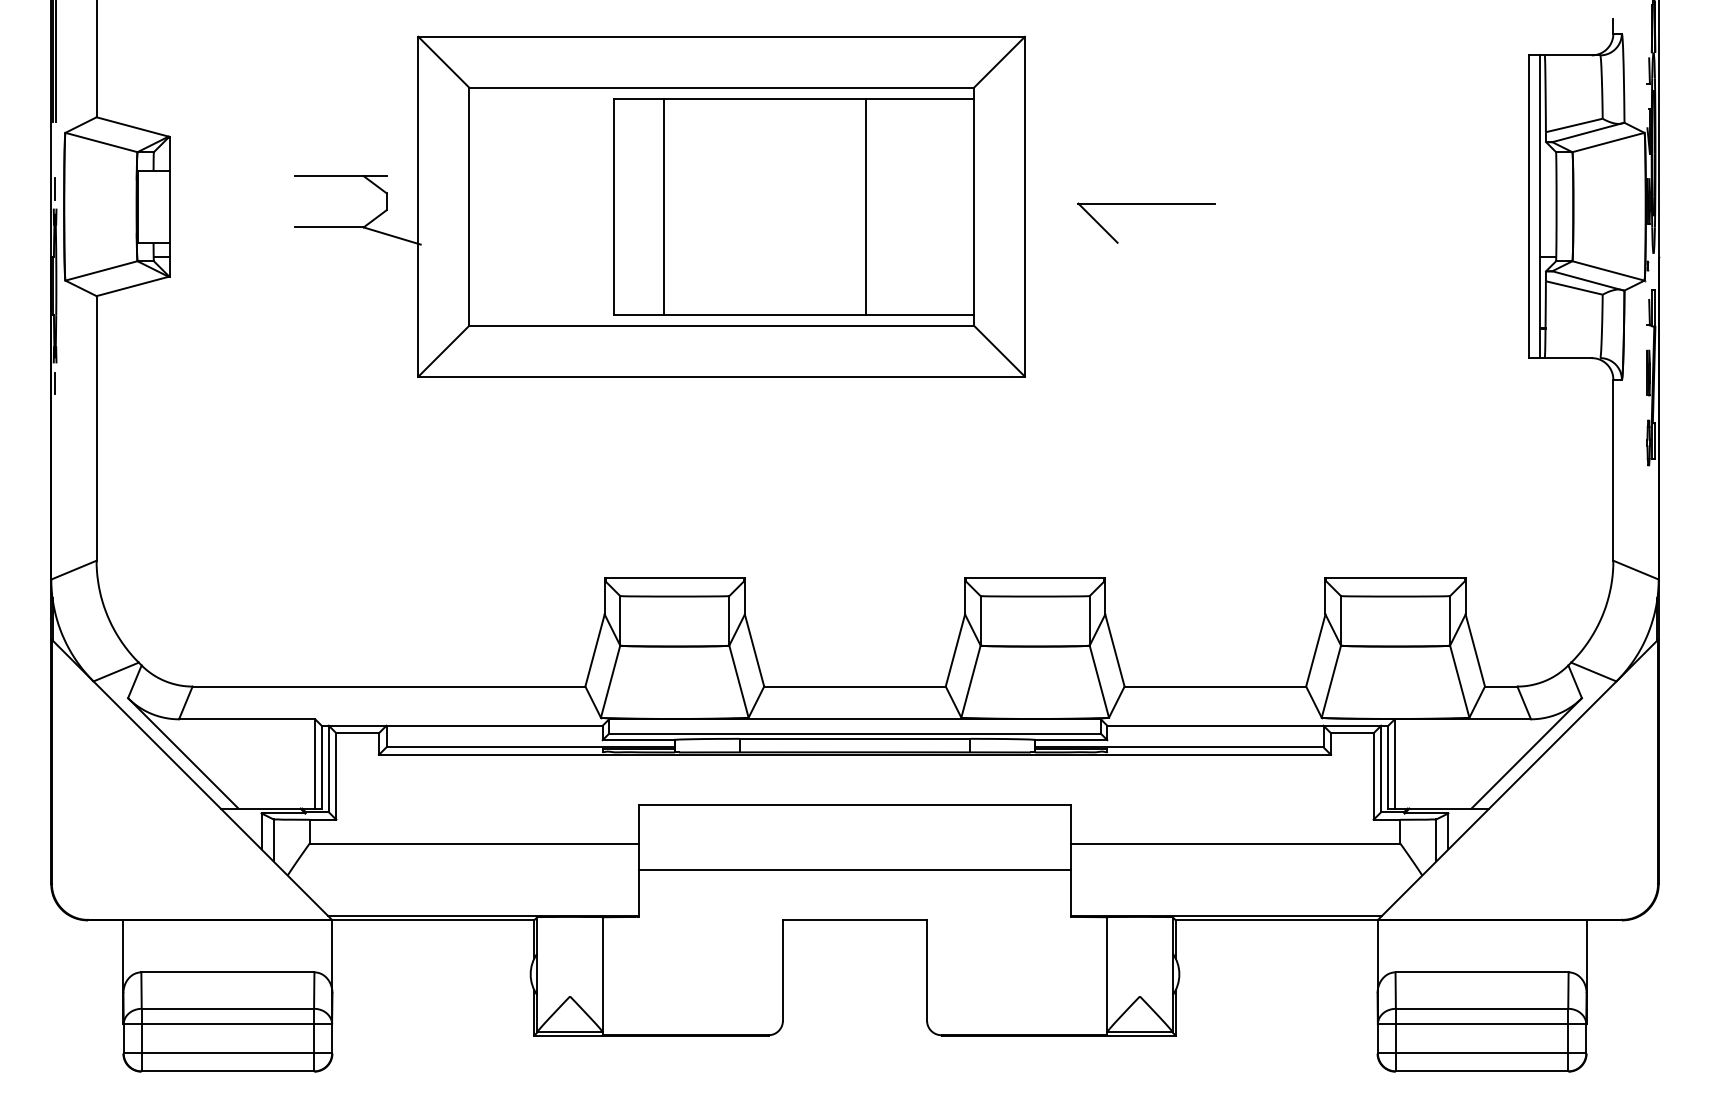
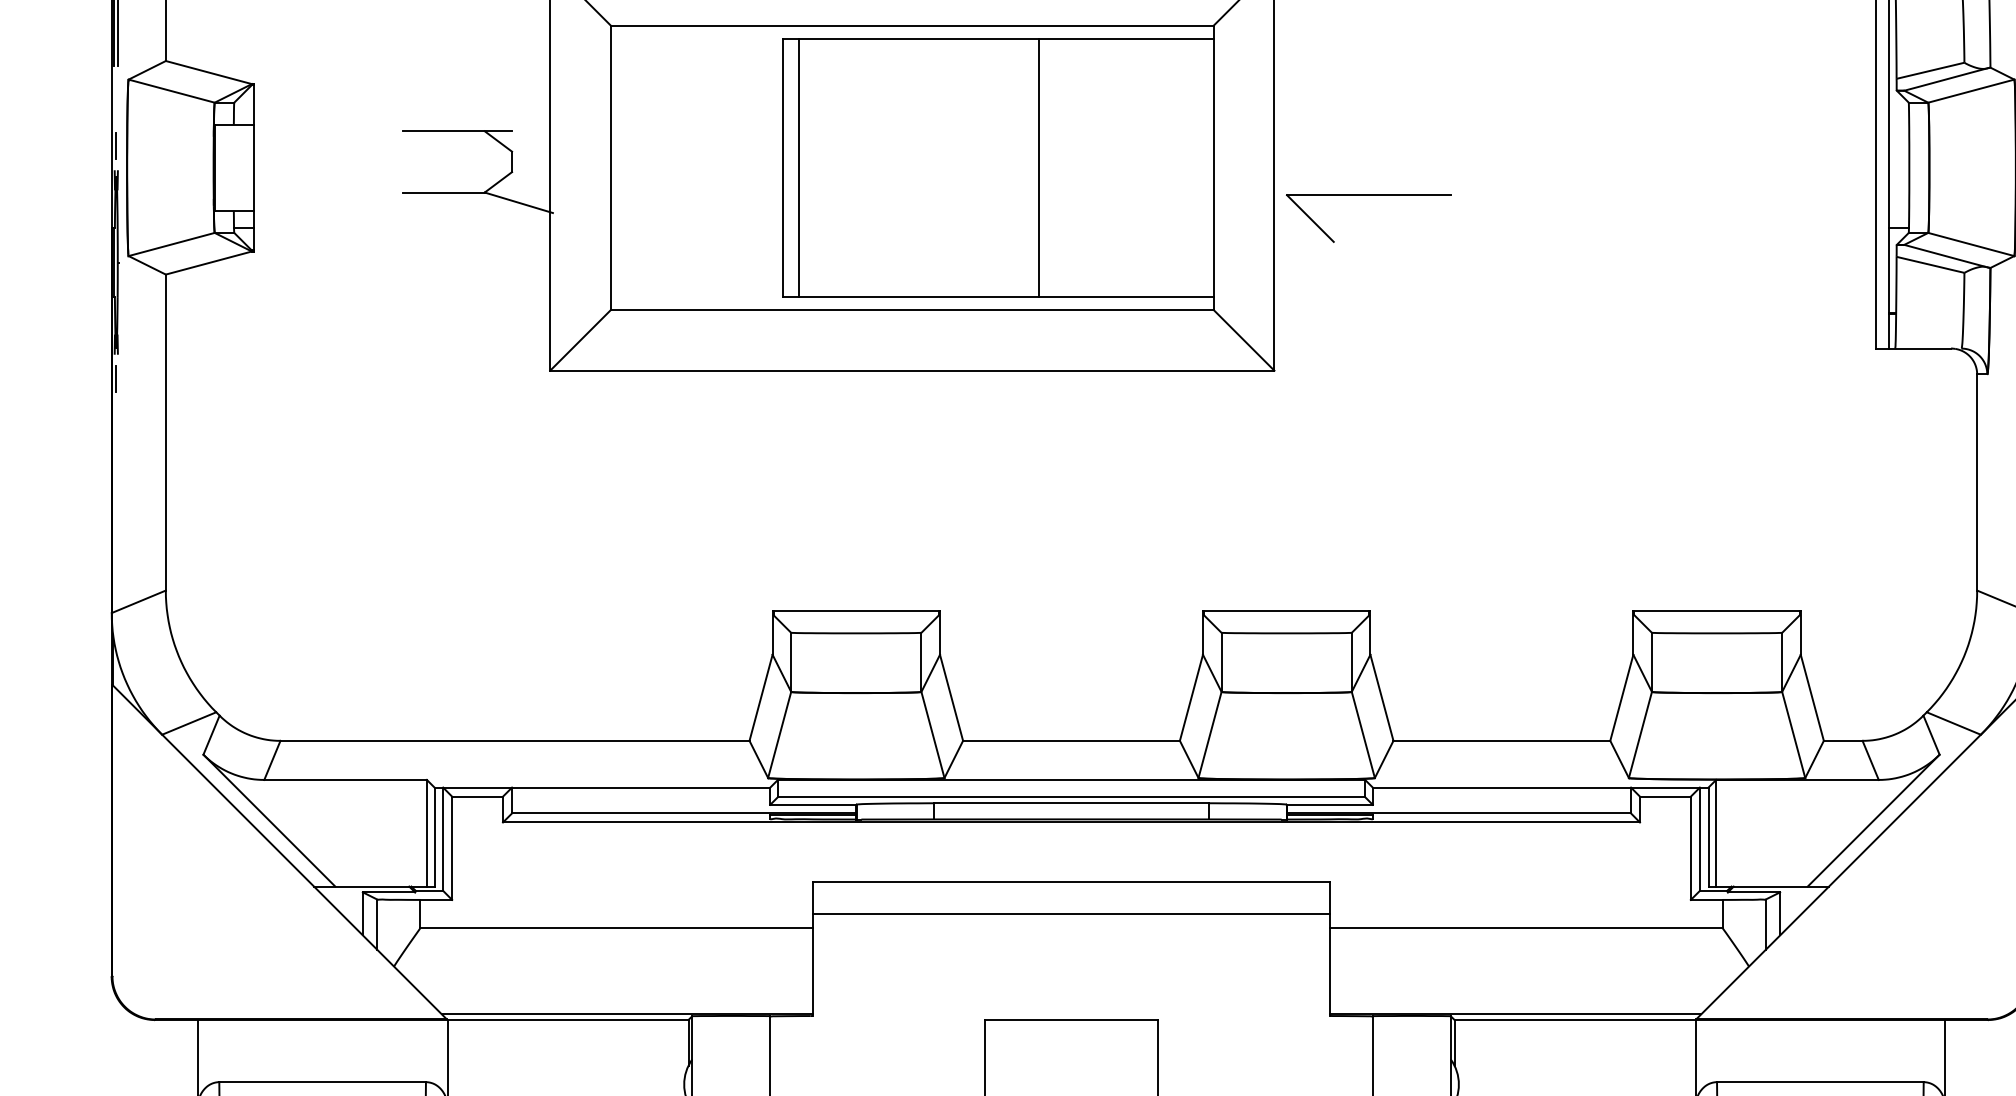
part: (1146, 204) -> (1368, 196), moved
line: (664, 206) -> (799, 167), moved
line: (865, 206) -> (1038, 167), moved
line: (854, 869) -> (1070, 913), moved

